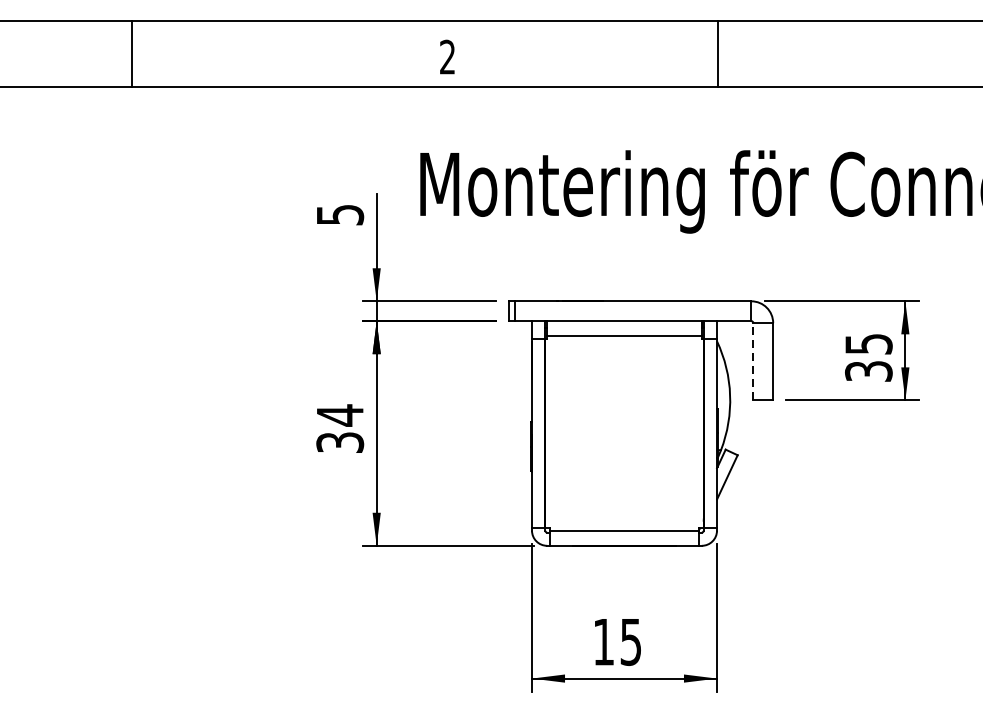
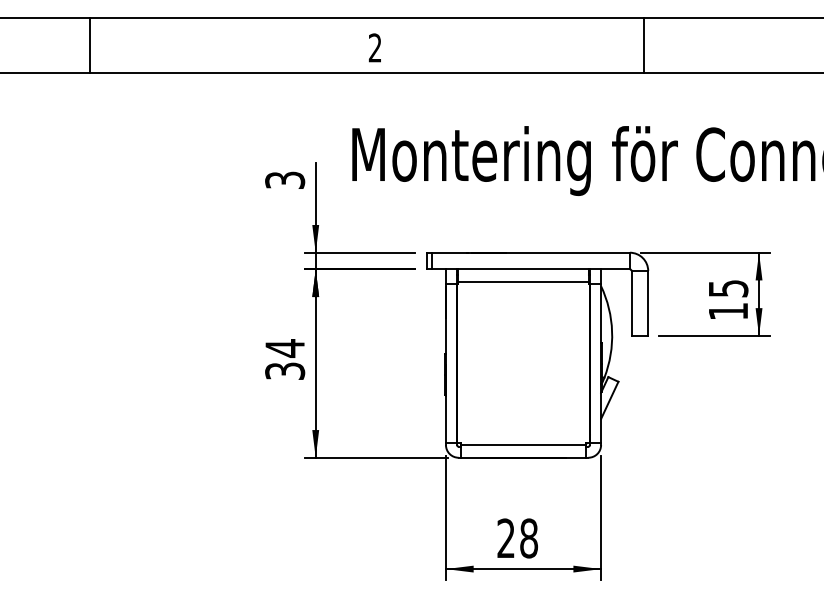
line: (131, 54) -> (89, 45), moved
line: (718, 54) -> (644, 45), moved
text: (339, 213) -> (284, 179), 5 -> 3
line: (753, 360) -> (631, 302), dashed -> solid
text: (868, 371) -> (728, 311), 35 -> 15
text: (617, 642) -> (517, 538), 15 -> 28

